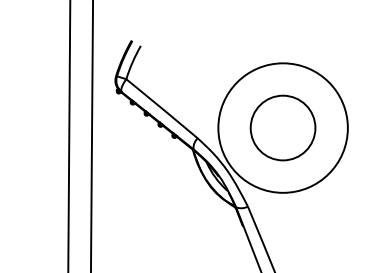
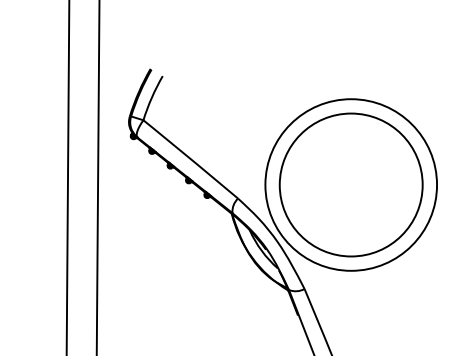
circle: (282, 127) -> (350, 184), size x1.67

